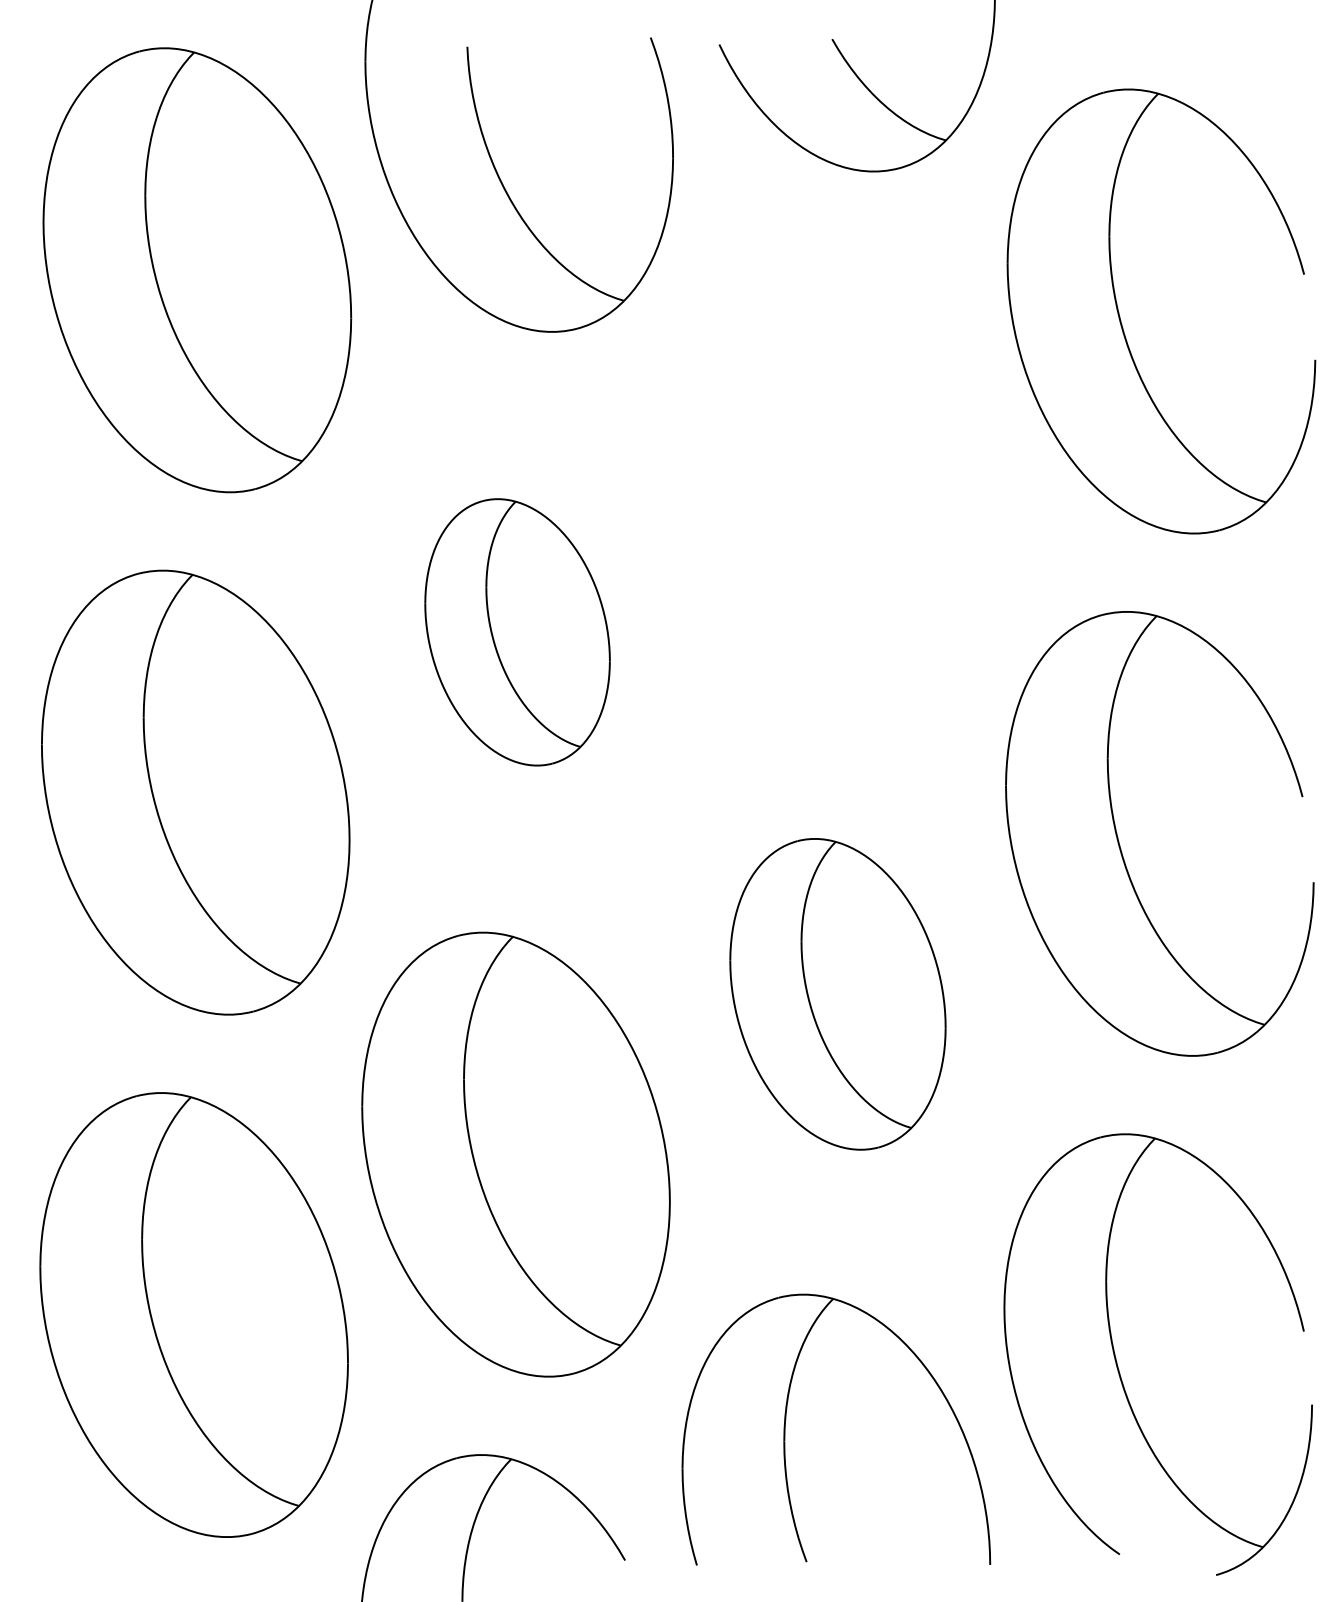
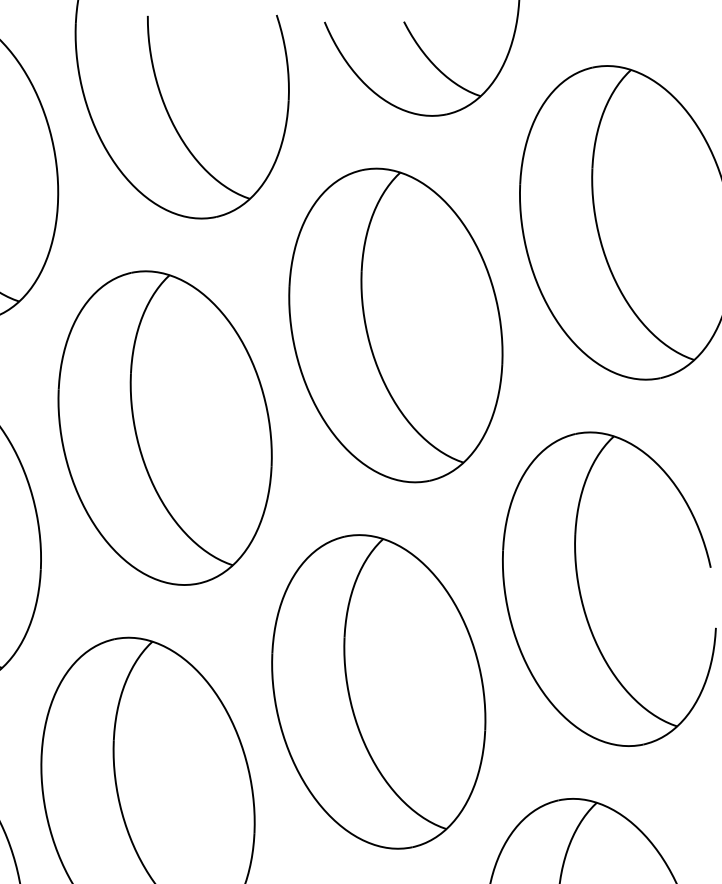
part: (839, 471) -> (395, 325), added
part: (517, 632) -> (165, 428), size x1.67
part: (837, 994) -> (378, 692), size x1.43

